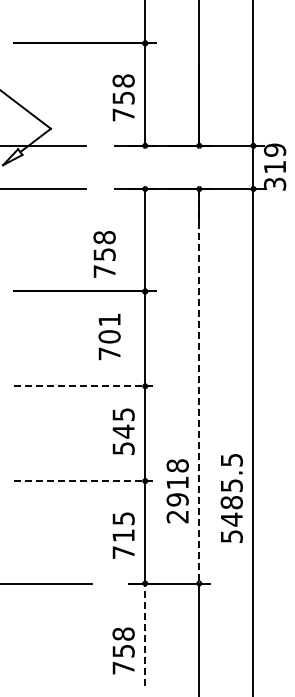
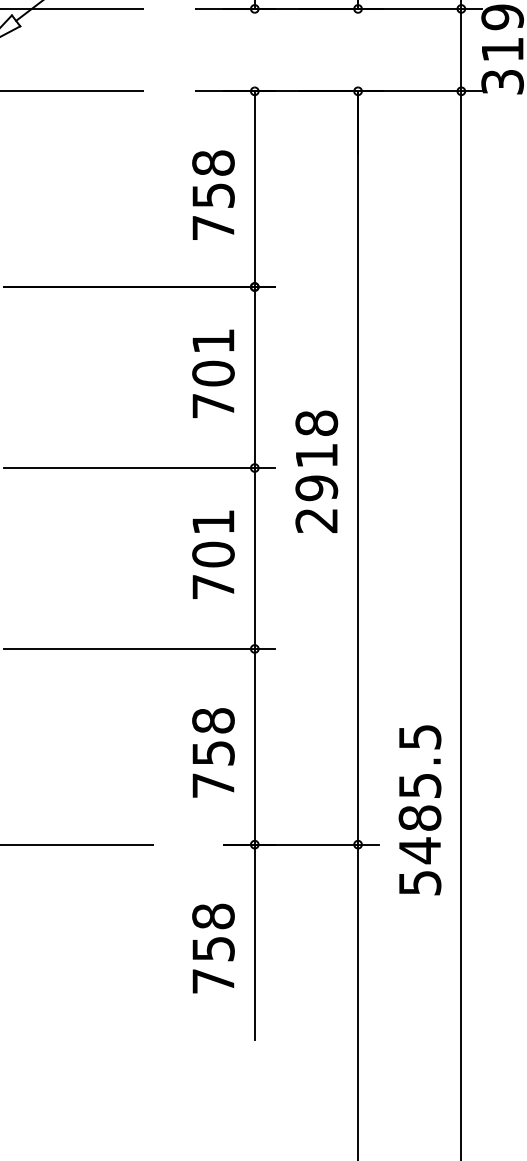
text: (104, 254) -> (213, 195), moved
text: (109, 336) -> (213, 372), moved
line: (85, 386) -> (140, 468), dashed -> solid
line: (199, 386) -> (358, 468), dashed -> solid
text: (123, 431) -> (213, 554), 545 -> 701
line: (85, 481) -> (140, 649), dashed -> solid
text: (177, 491) -> (316, 472), moved
text: (231, 498) -> (419, 810), moved
text: (123, 526) -> (213, 735), 715 -> 758
line: (145, 634) -> (255, 942), dashed -> solid
text: (123, 650) -> (213, 947), moved

